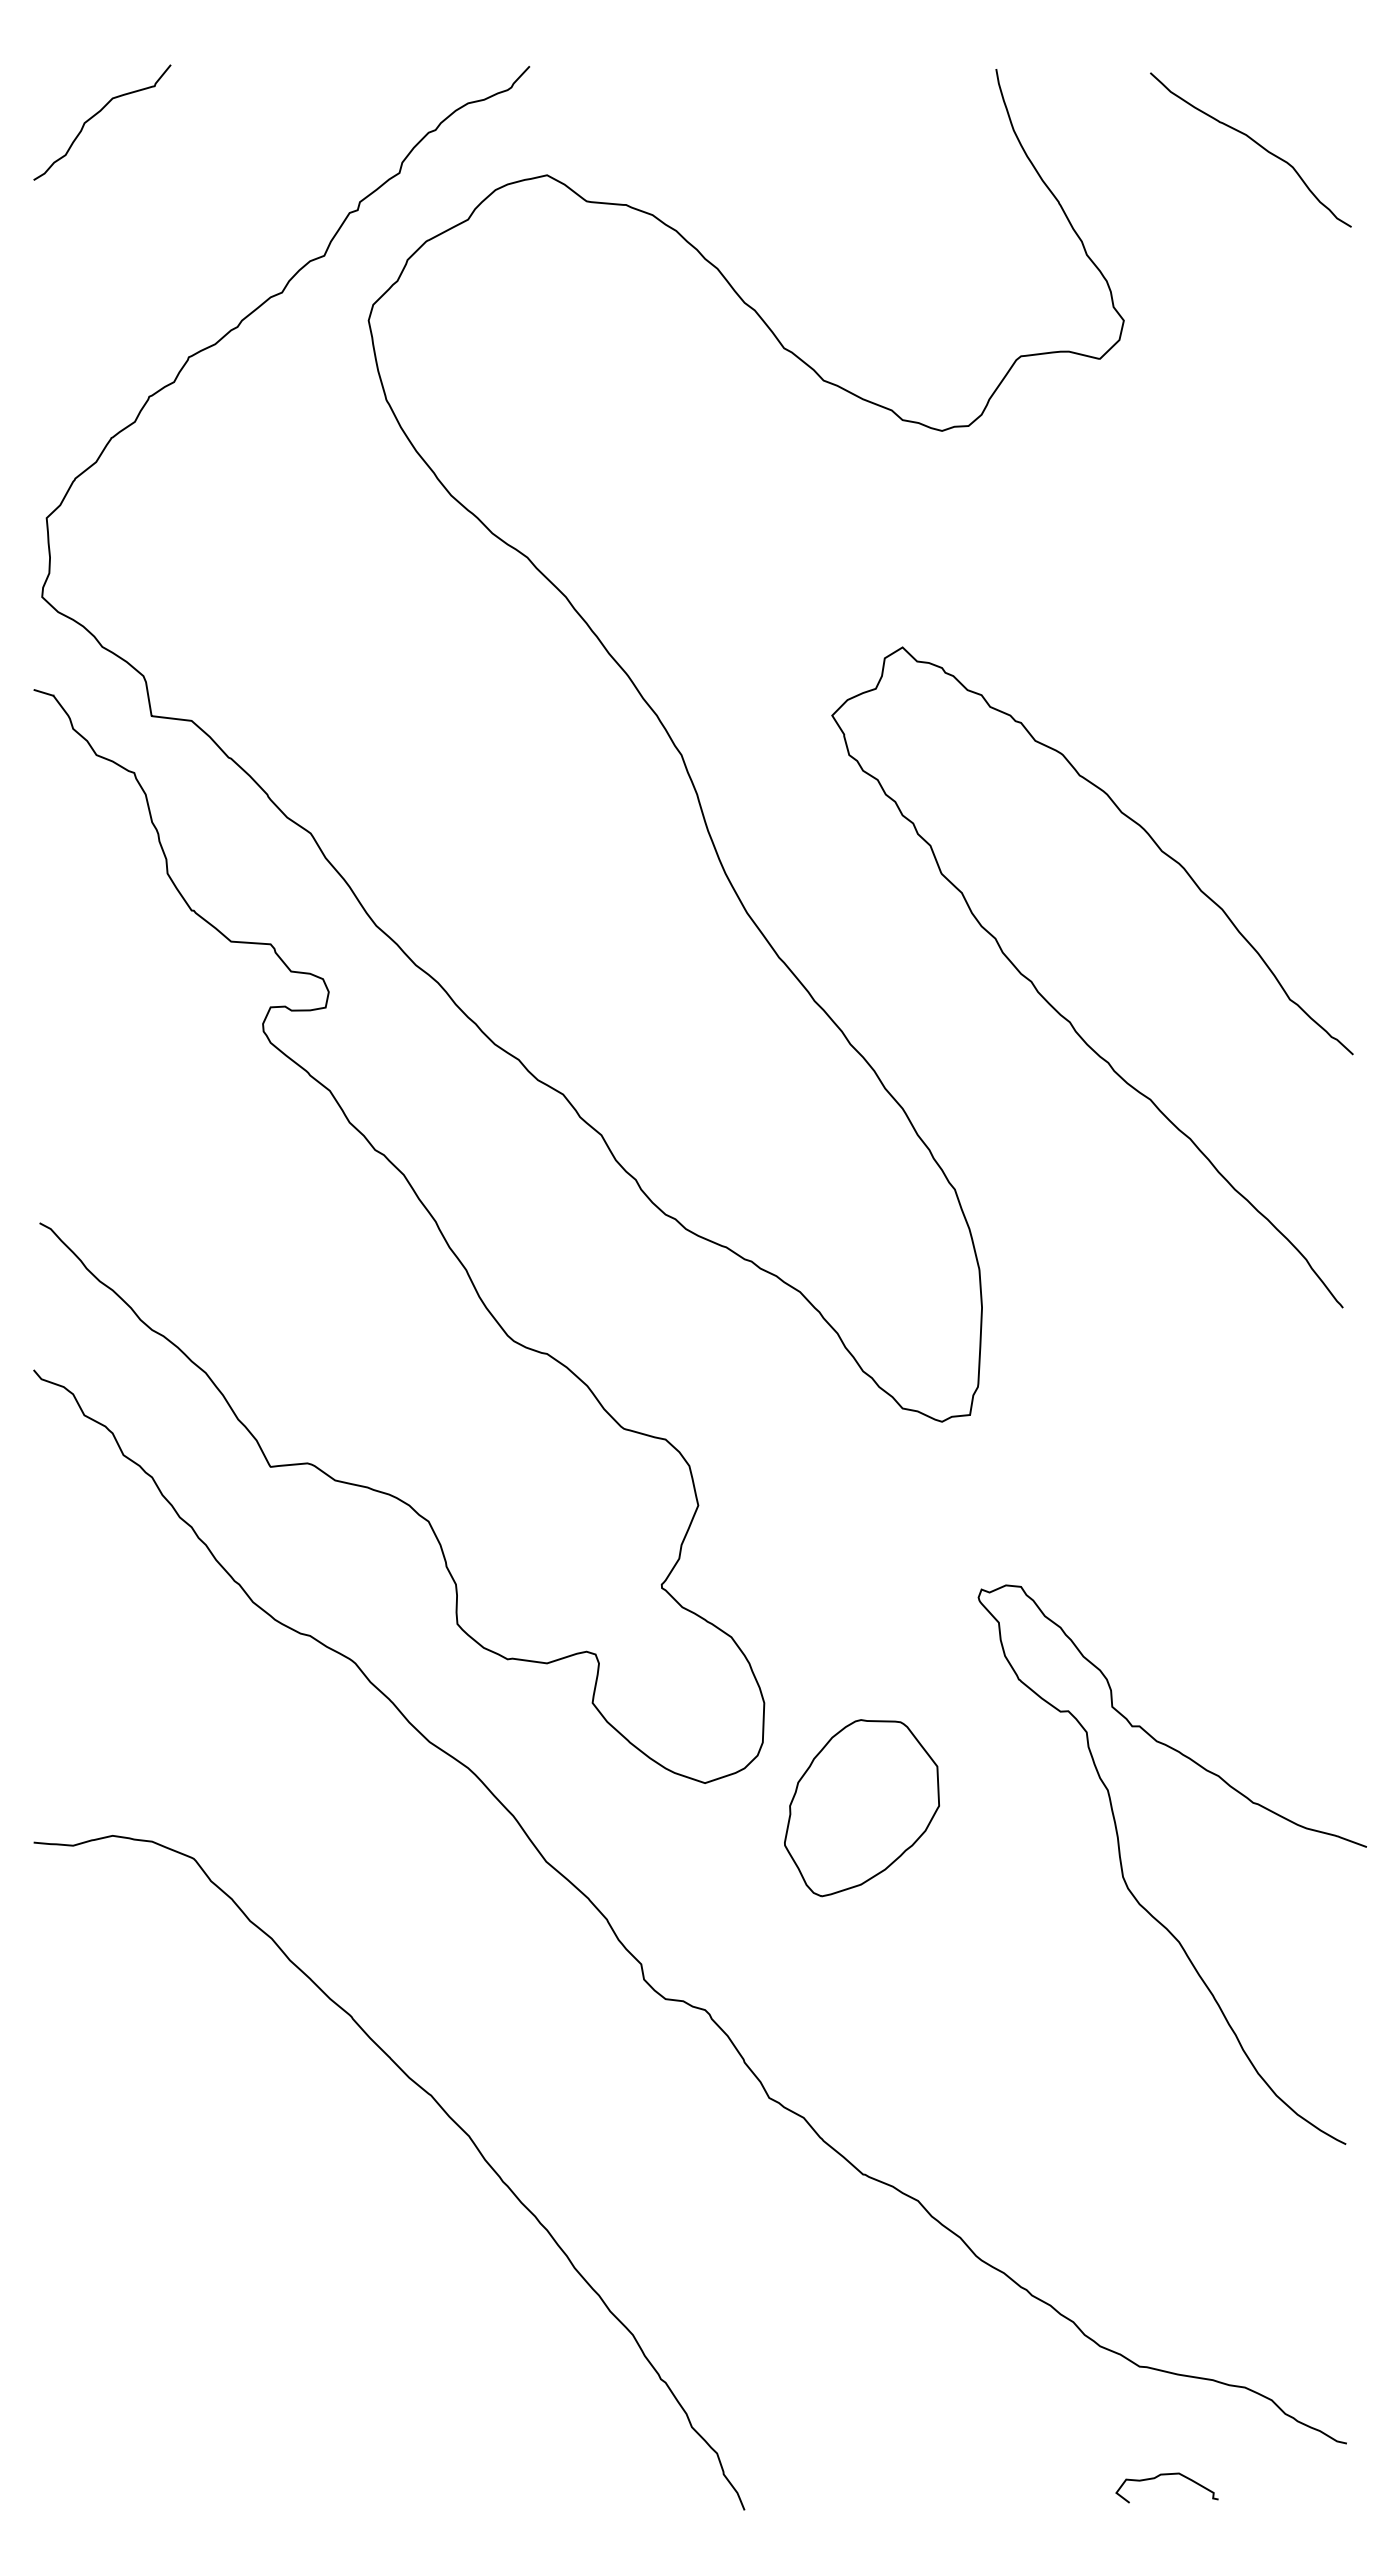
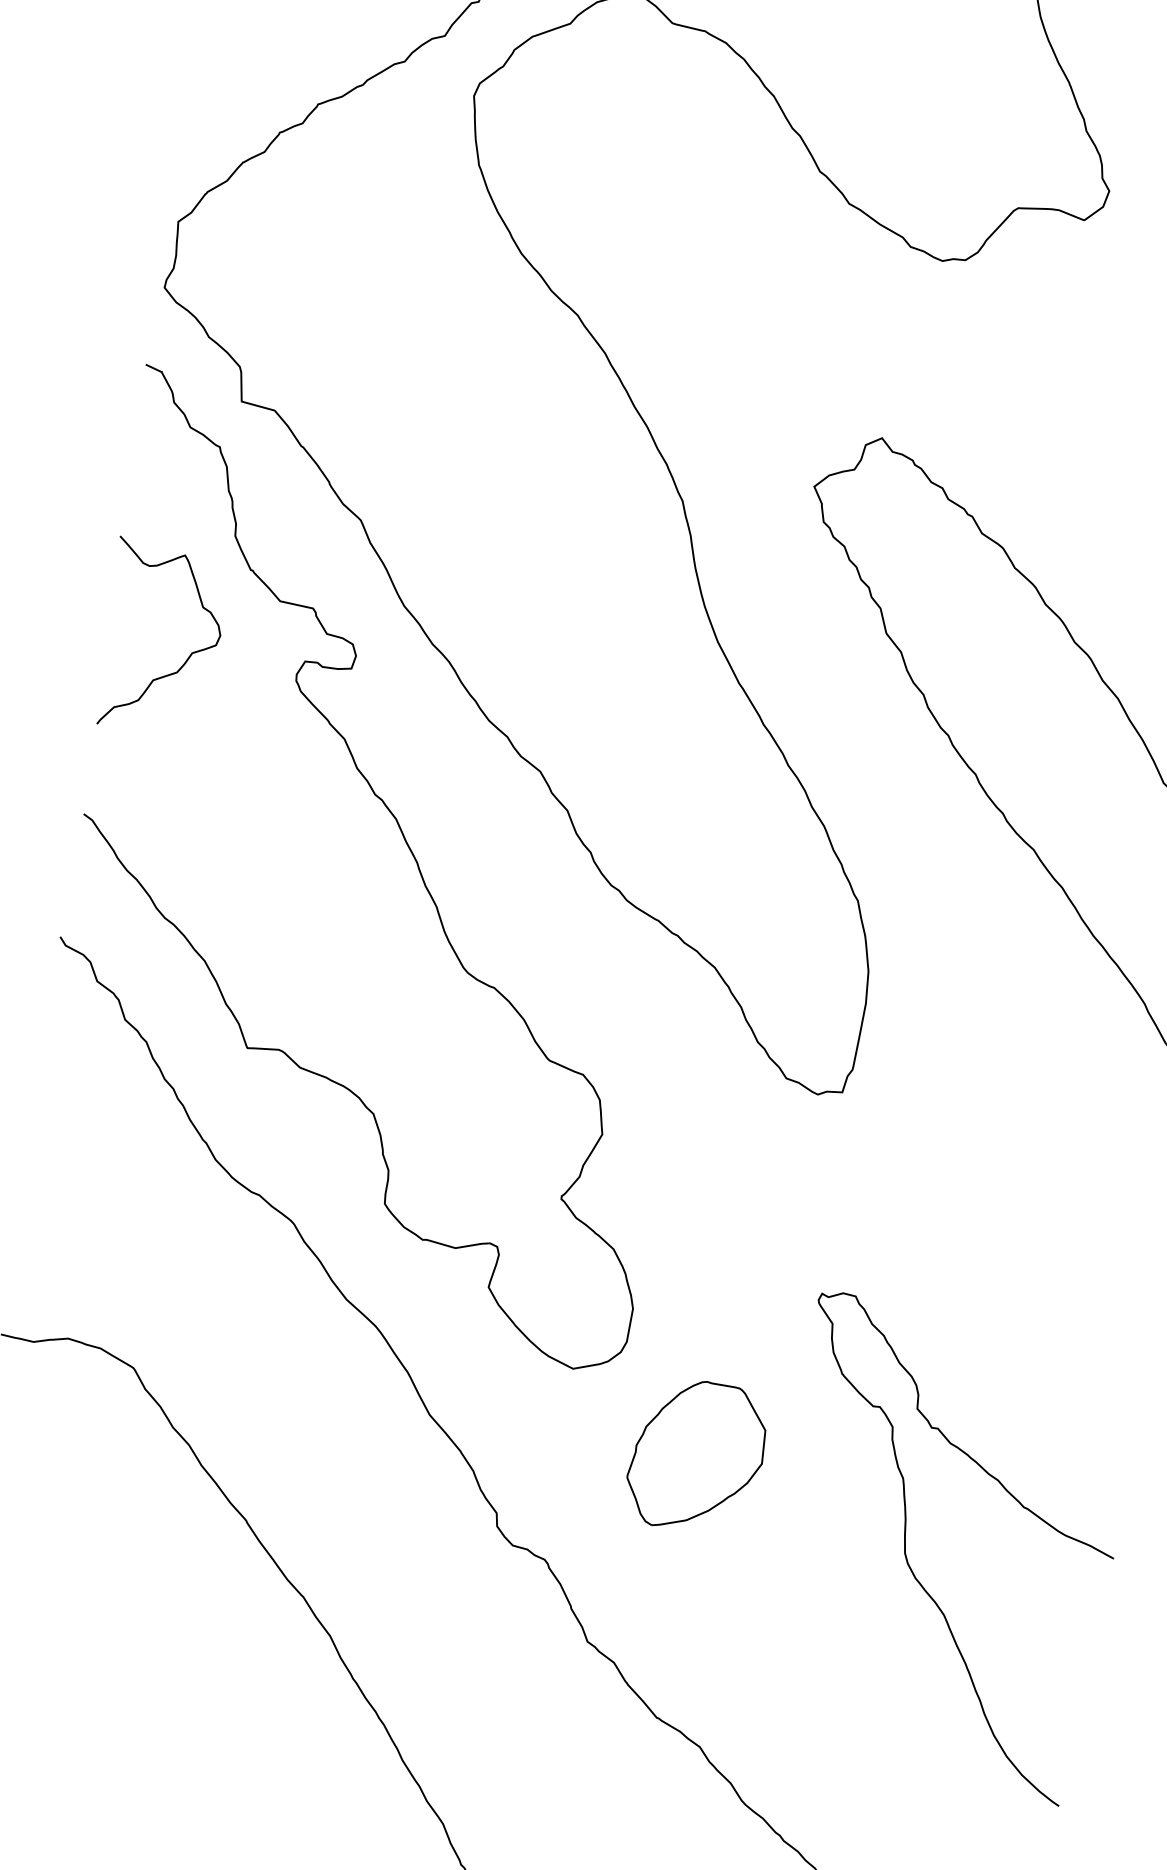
curve: (134, 1021) -> (188, 656), added
part: (861, 1808) -> (696, 1456), moved
curve: (1132, 1892) -> (911, 1567), moved

